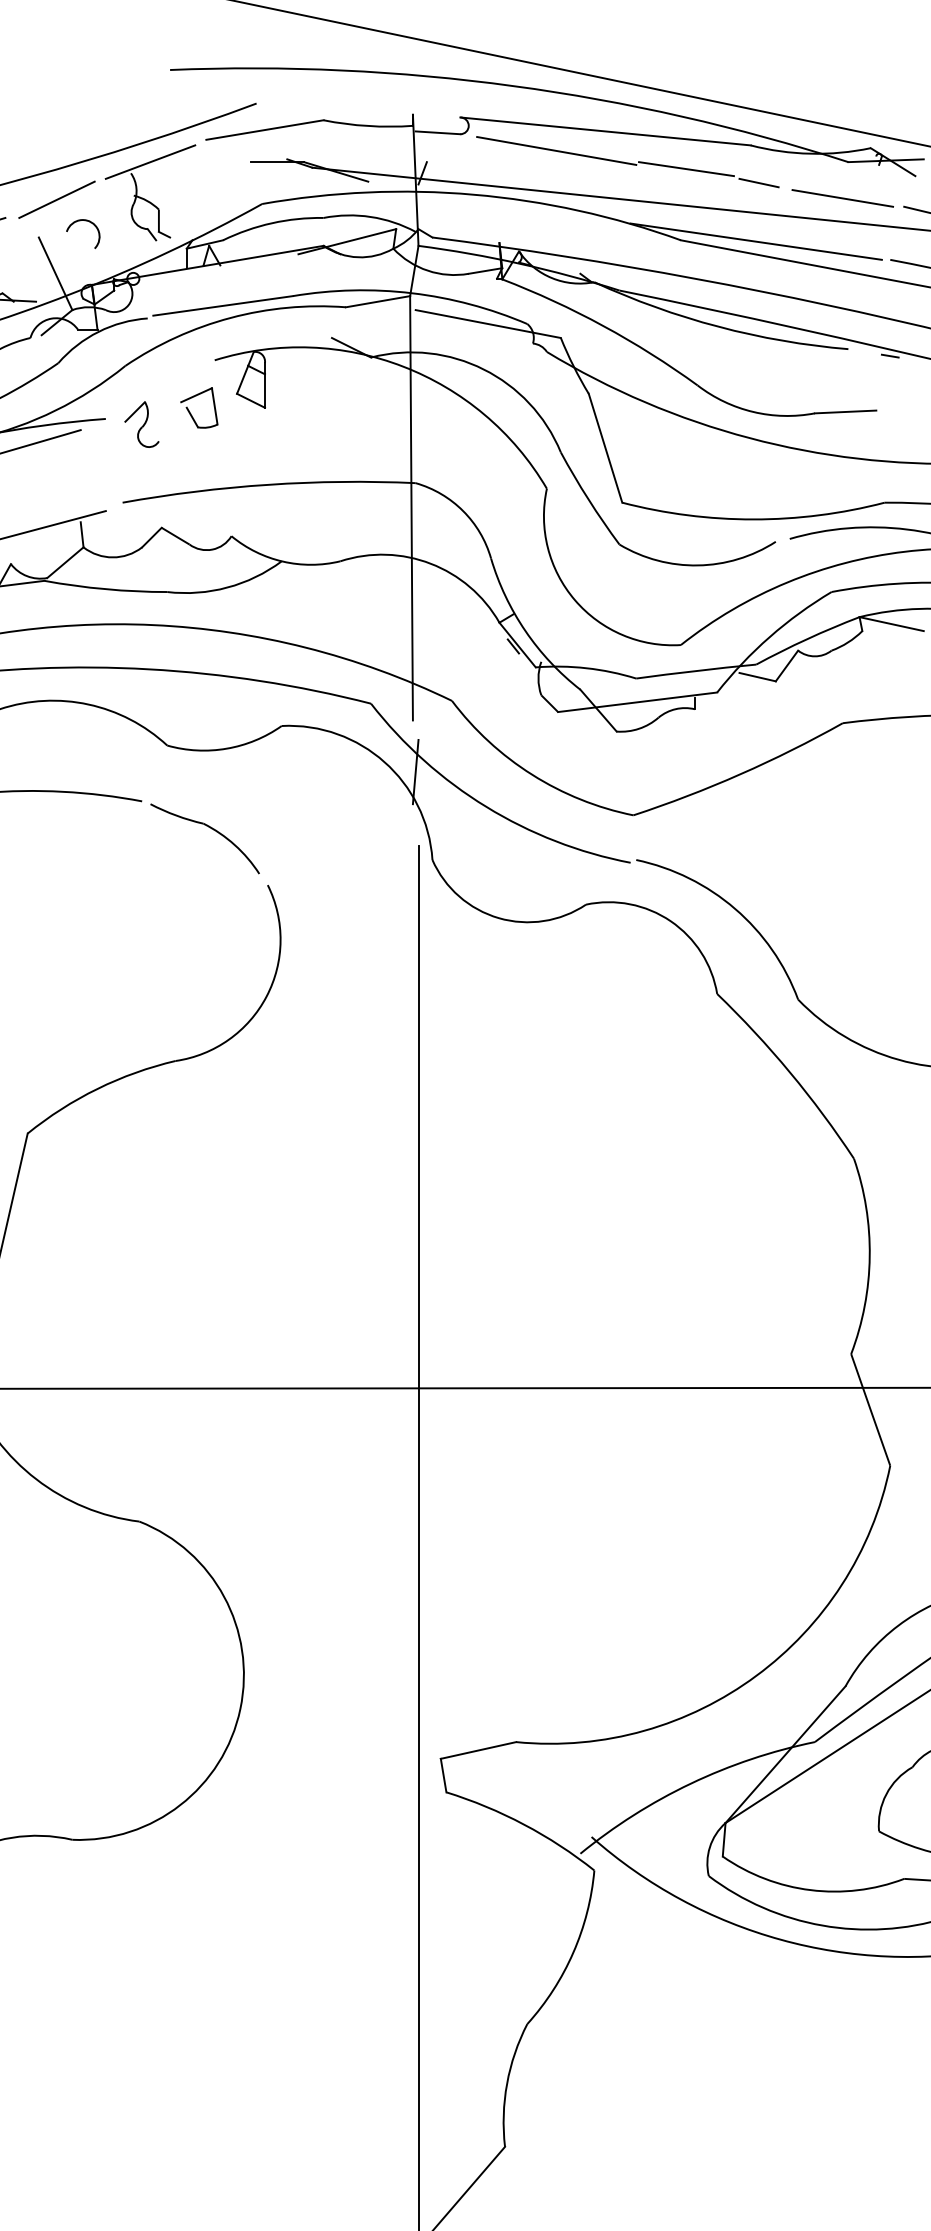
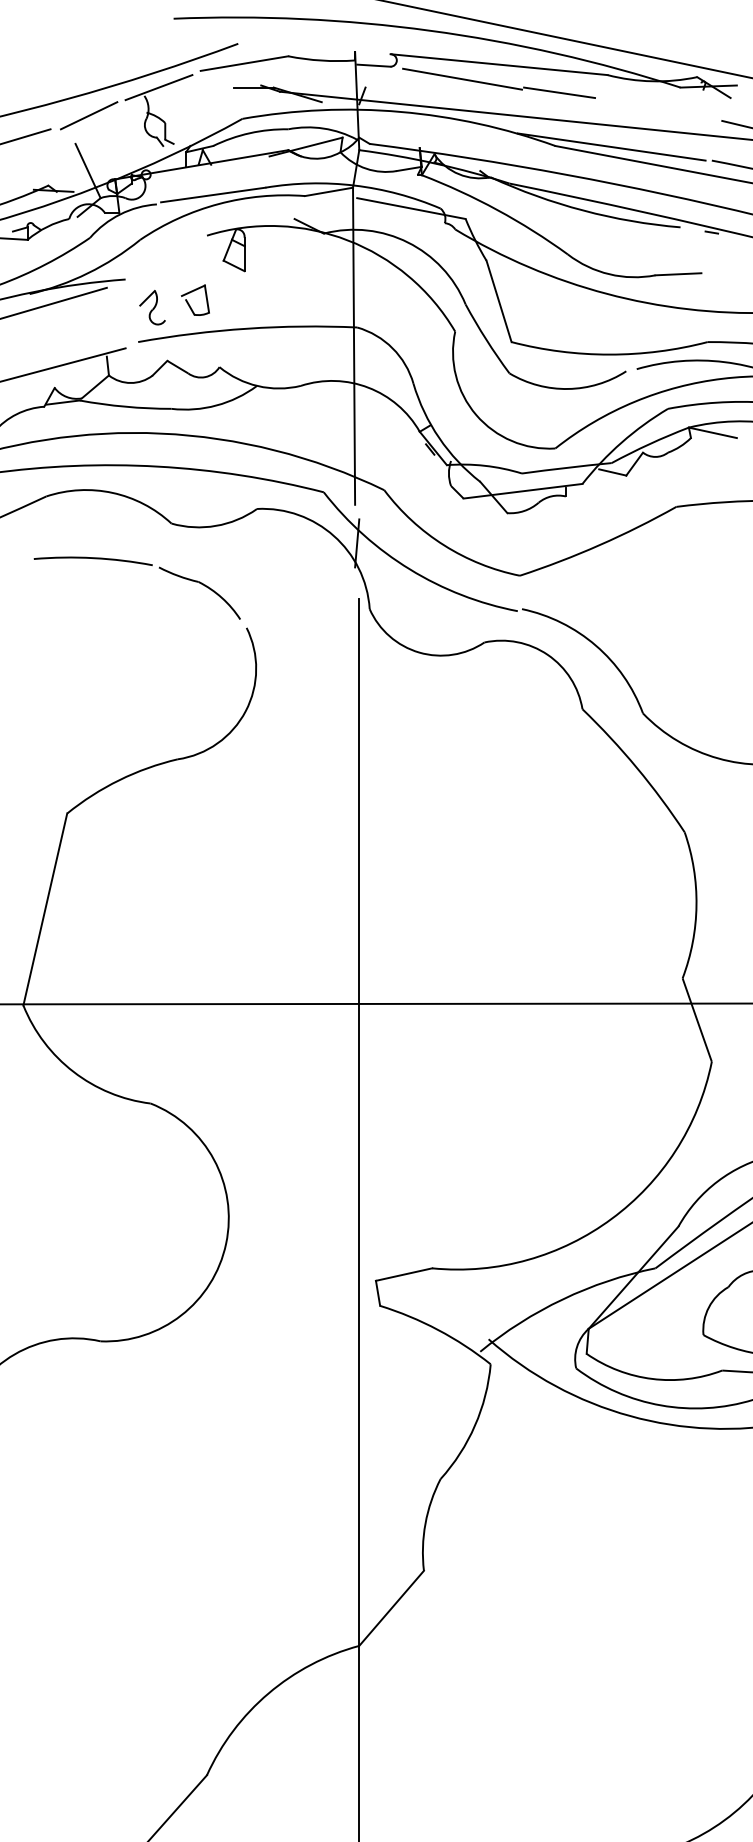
line: (758, 183) -> (613, 103), removed
line: (841, 198) -> (675, 114), removed
arc: (78, 222) -> (105, 132), removed
part: (191, 412) -> (189, 303), moved
part: (141, 424) -> (152, 307), moved

